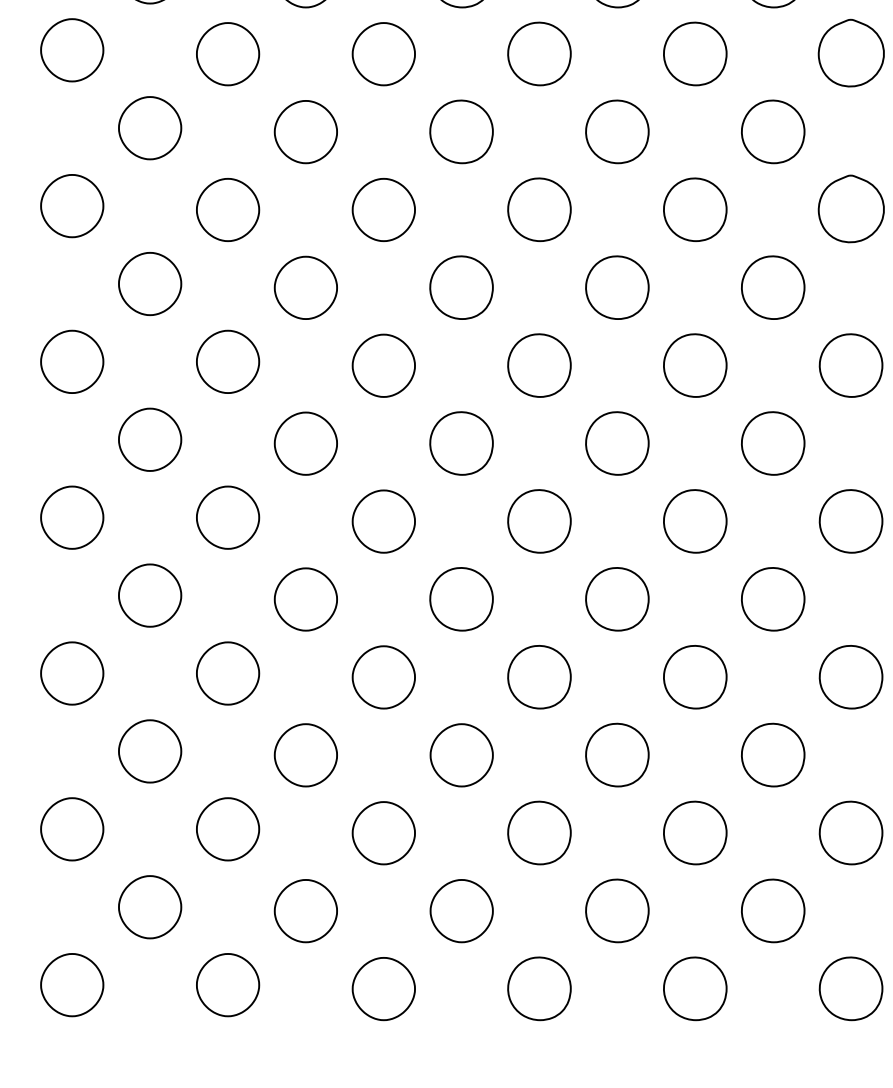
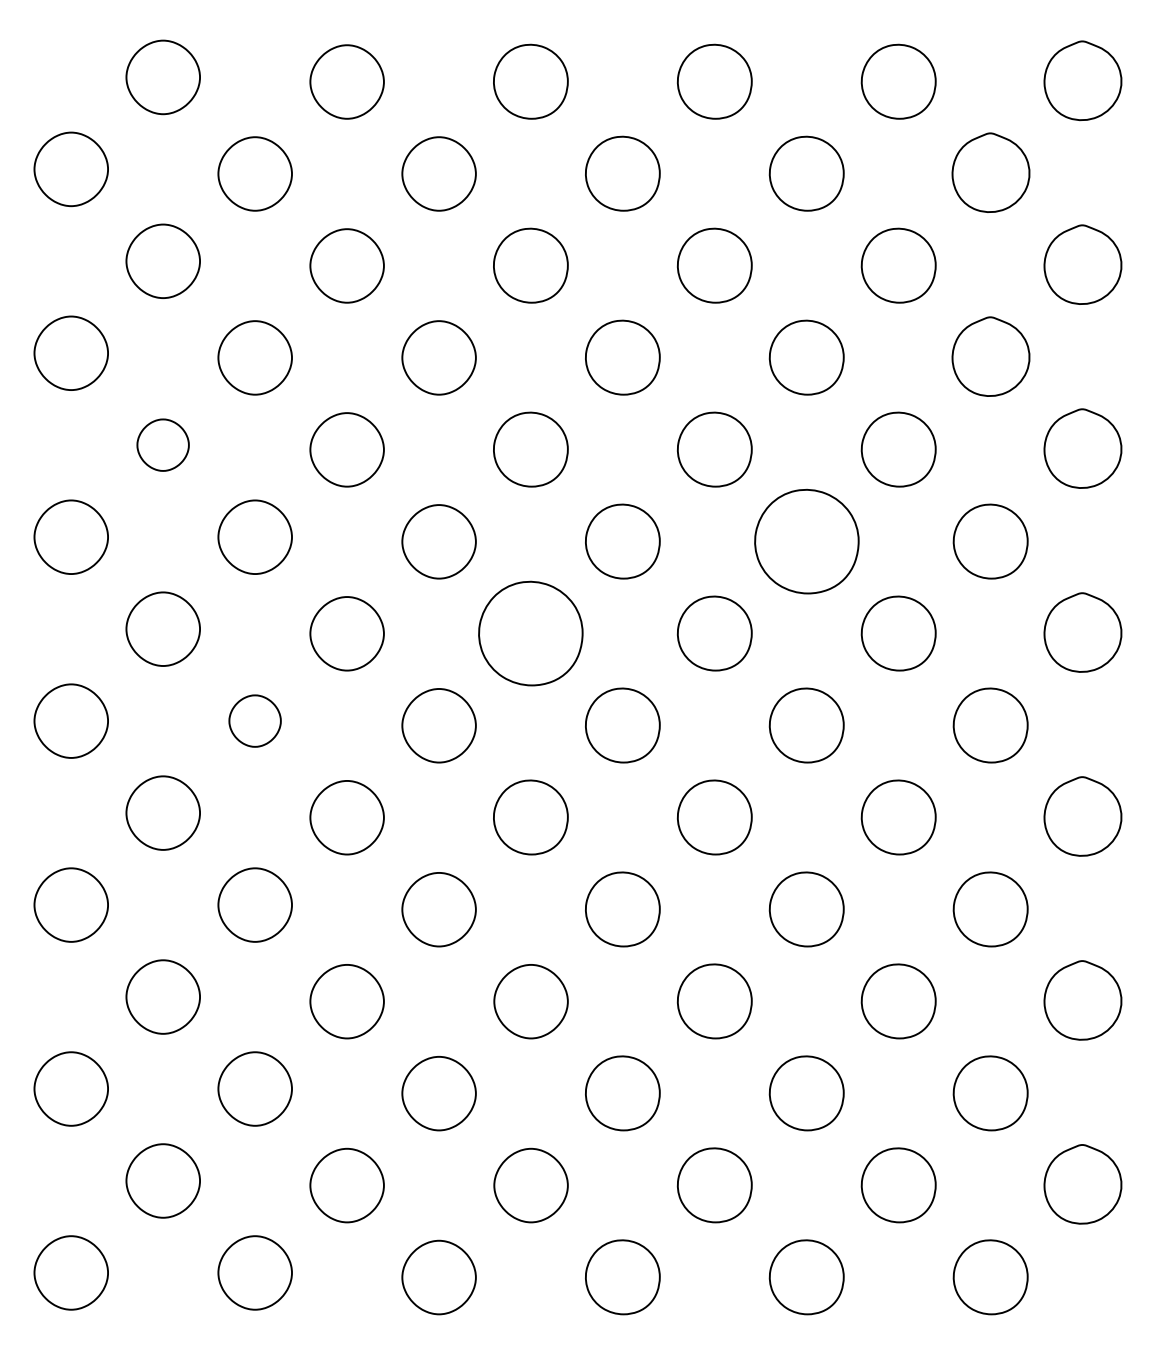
part: (149, 283) -> (162, 444), size x0.7
part: (695, 365) -> (806, 541), size x1.4
part: (461, 443) -> (530, 633), size x1.4
part: (227, 517) -> (254, 720), size x0.7

